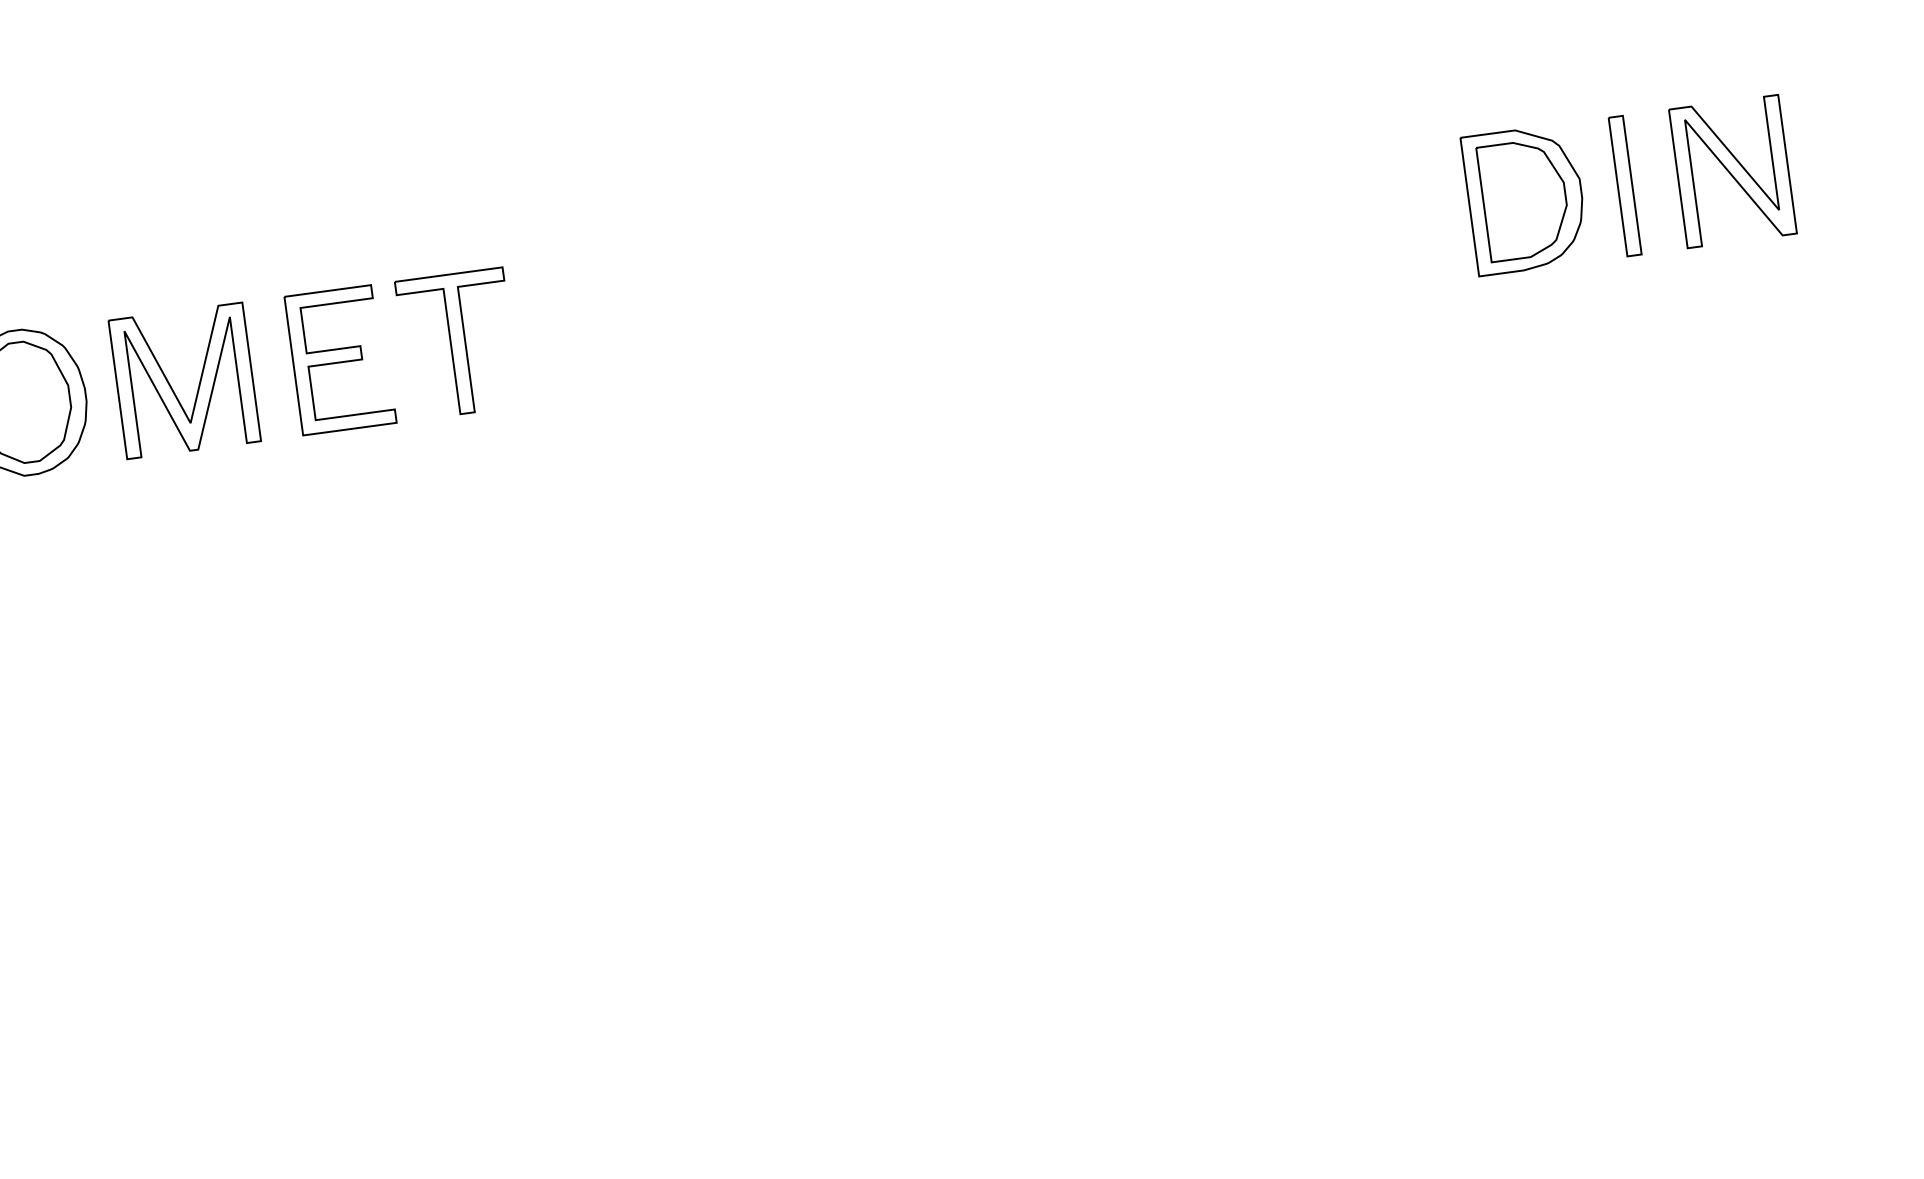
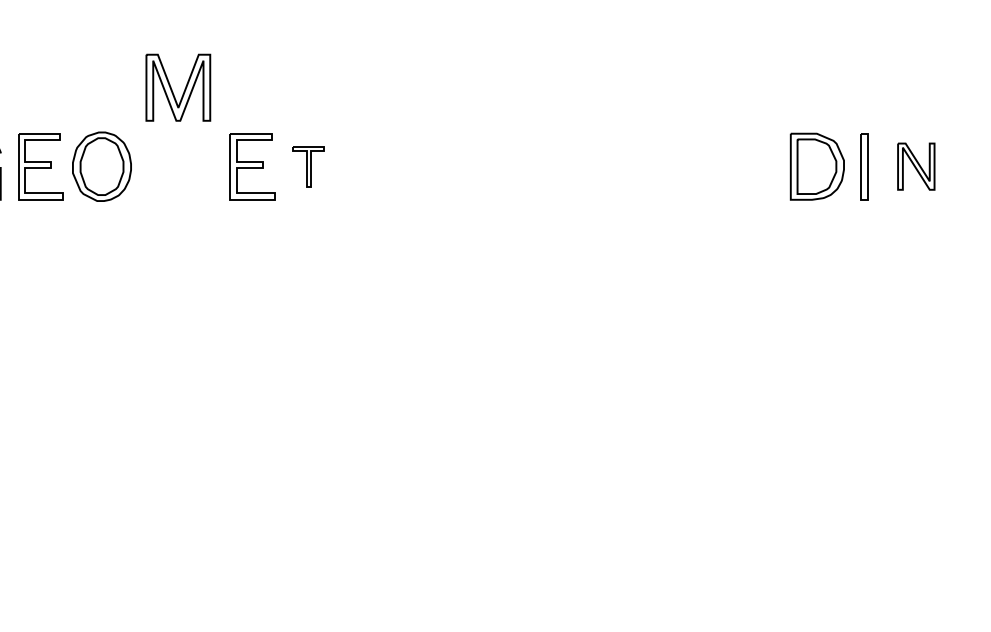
part: (1733, 170) -> (916, 166), size x0.7
part: (457, 343) -> (308, 166), size x0.6
part: (197, 380) -> (184, 88), moved

